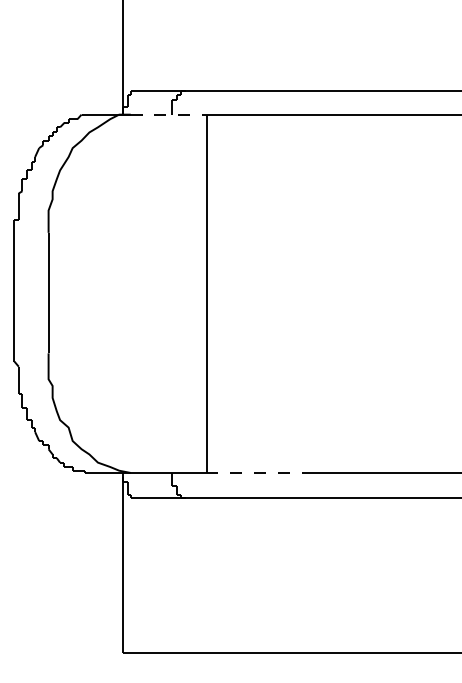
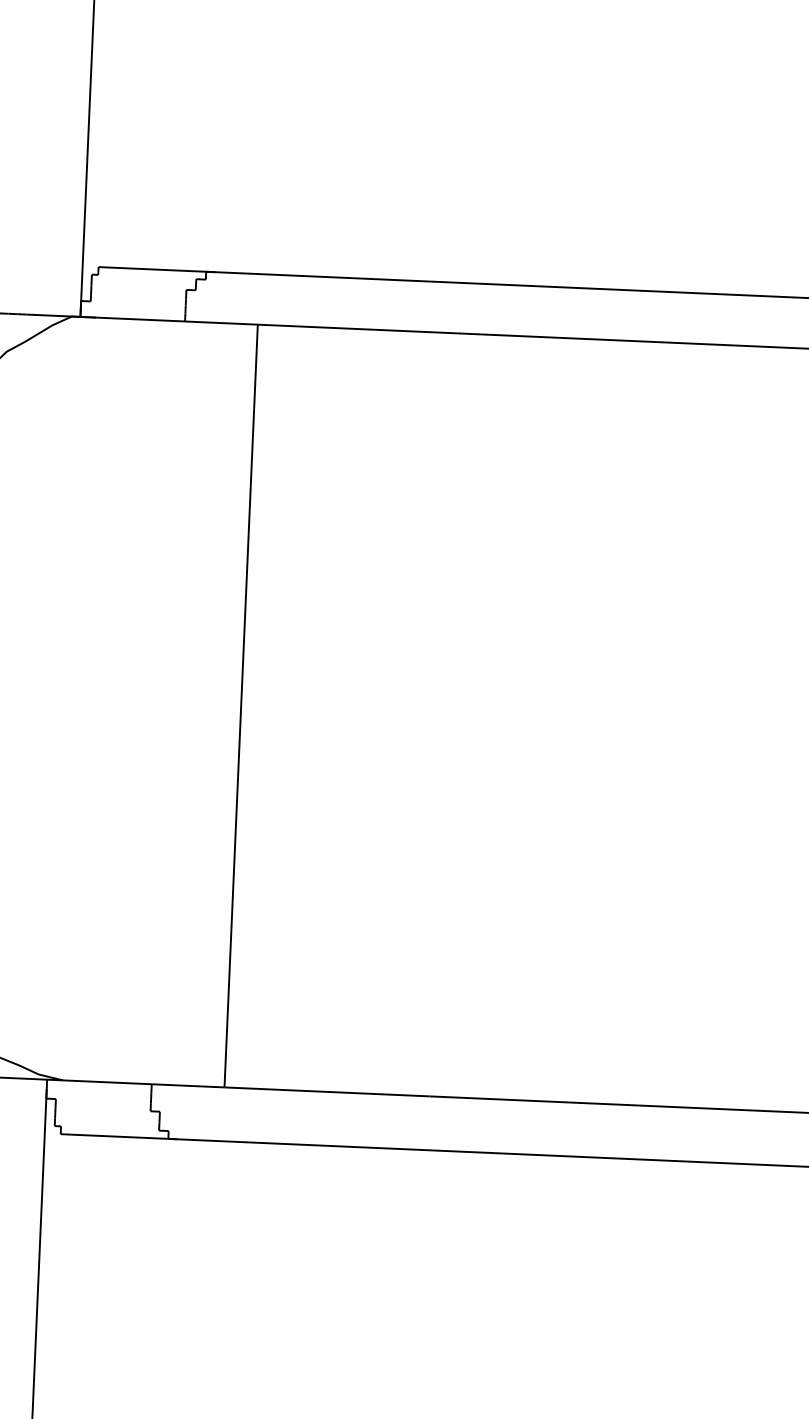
line: (168, 114) -> (176, 320), dashed -> solid
line: (255, 472) -> (328, 1090), dashed -> solid

